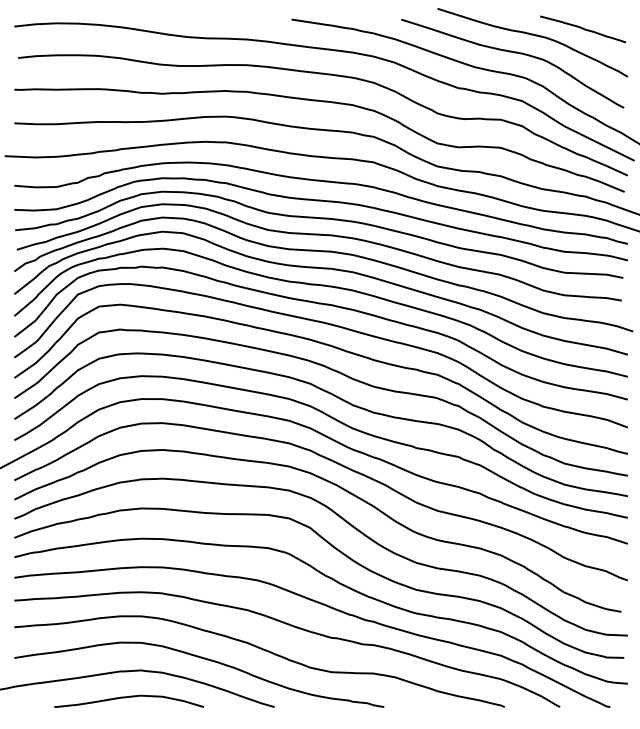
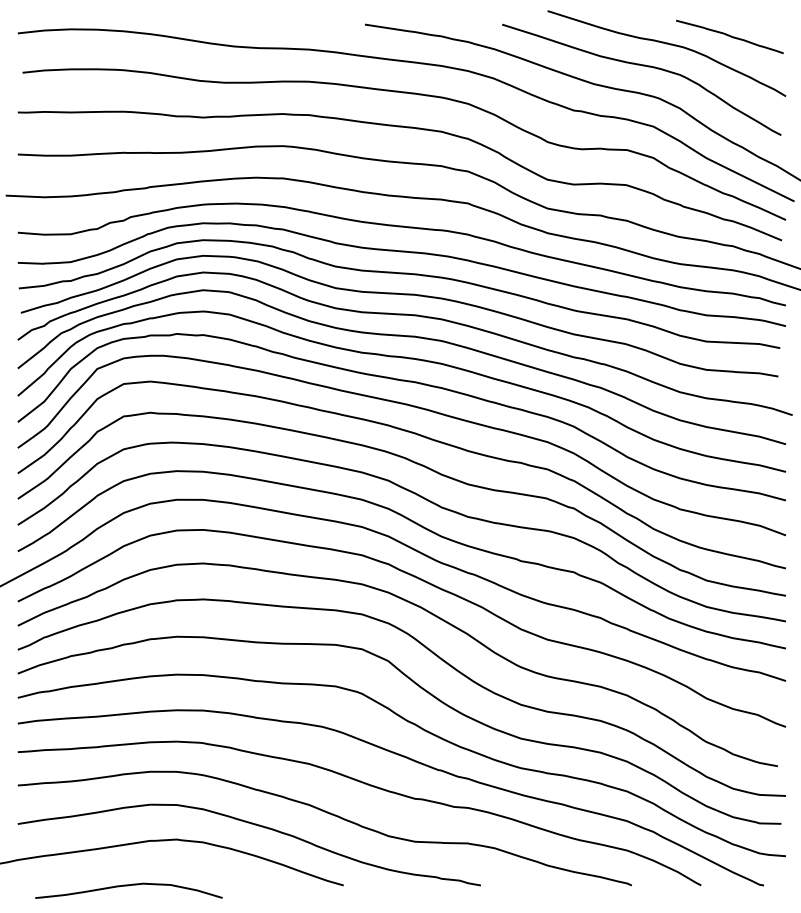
curve: (128, 697) -> (128, 885), moved

